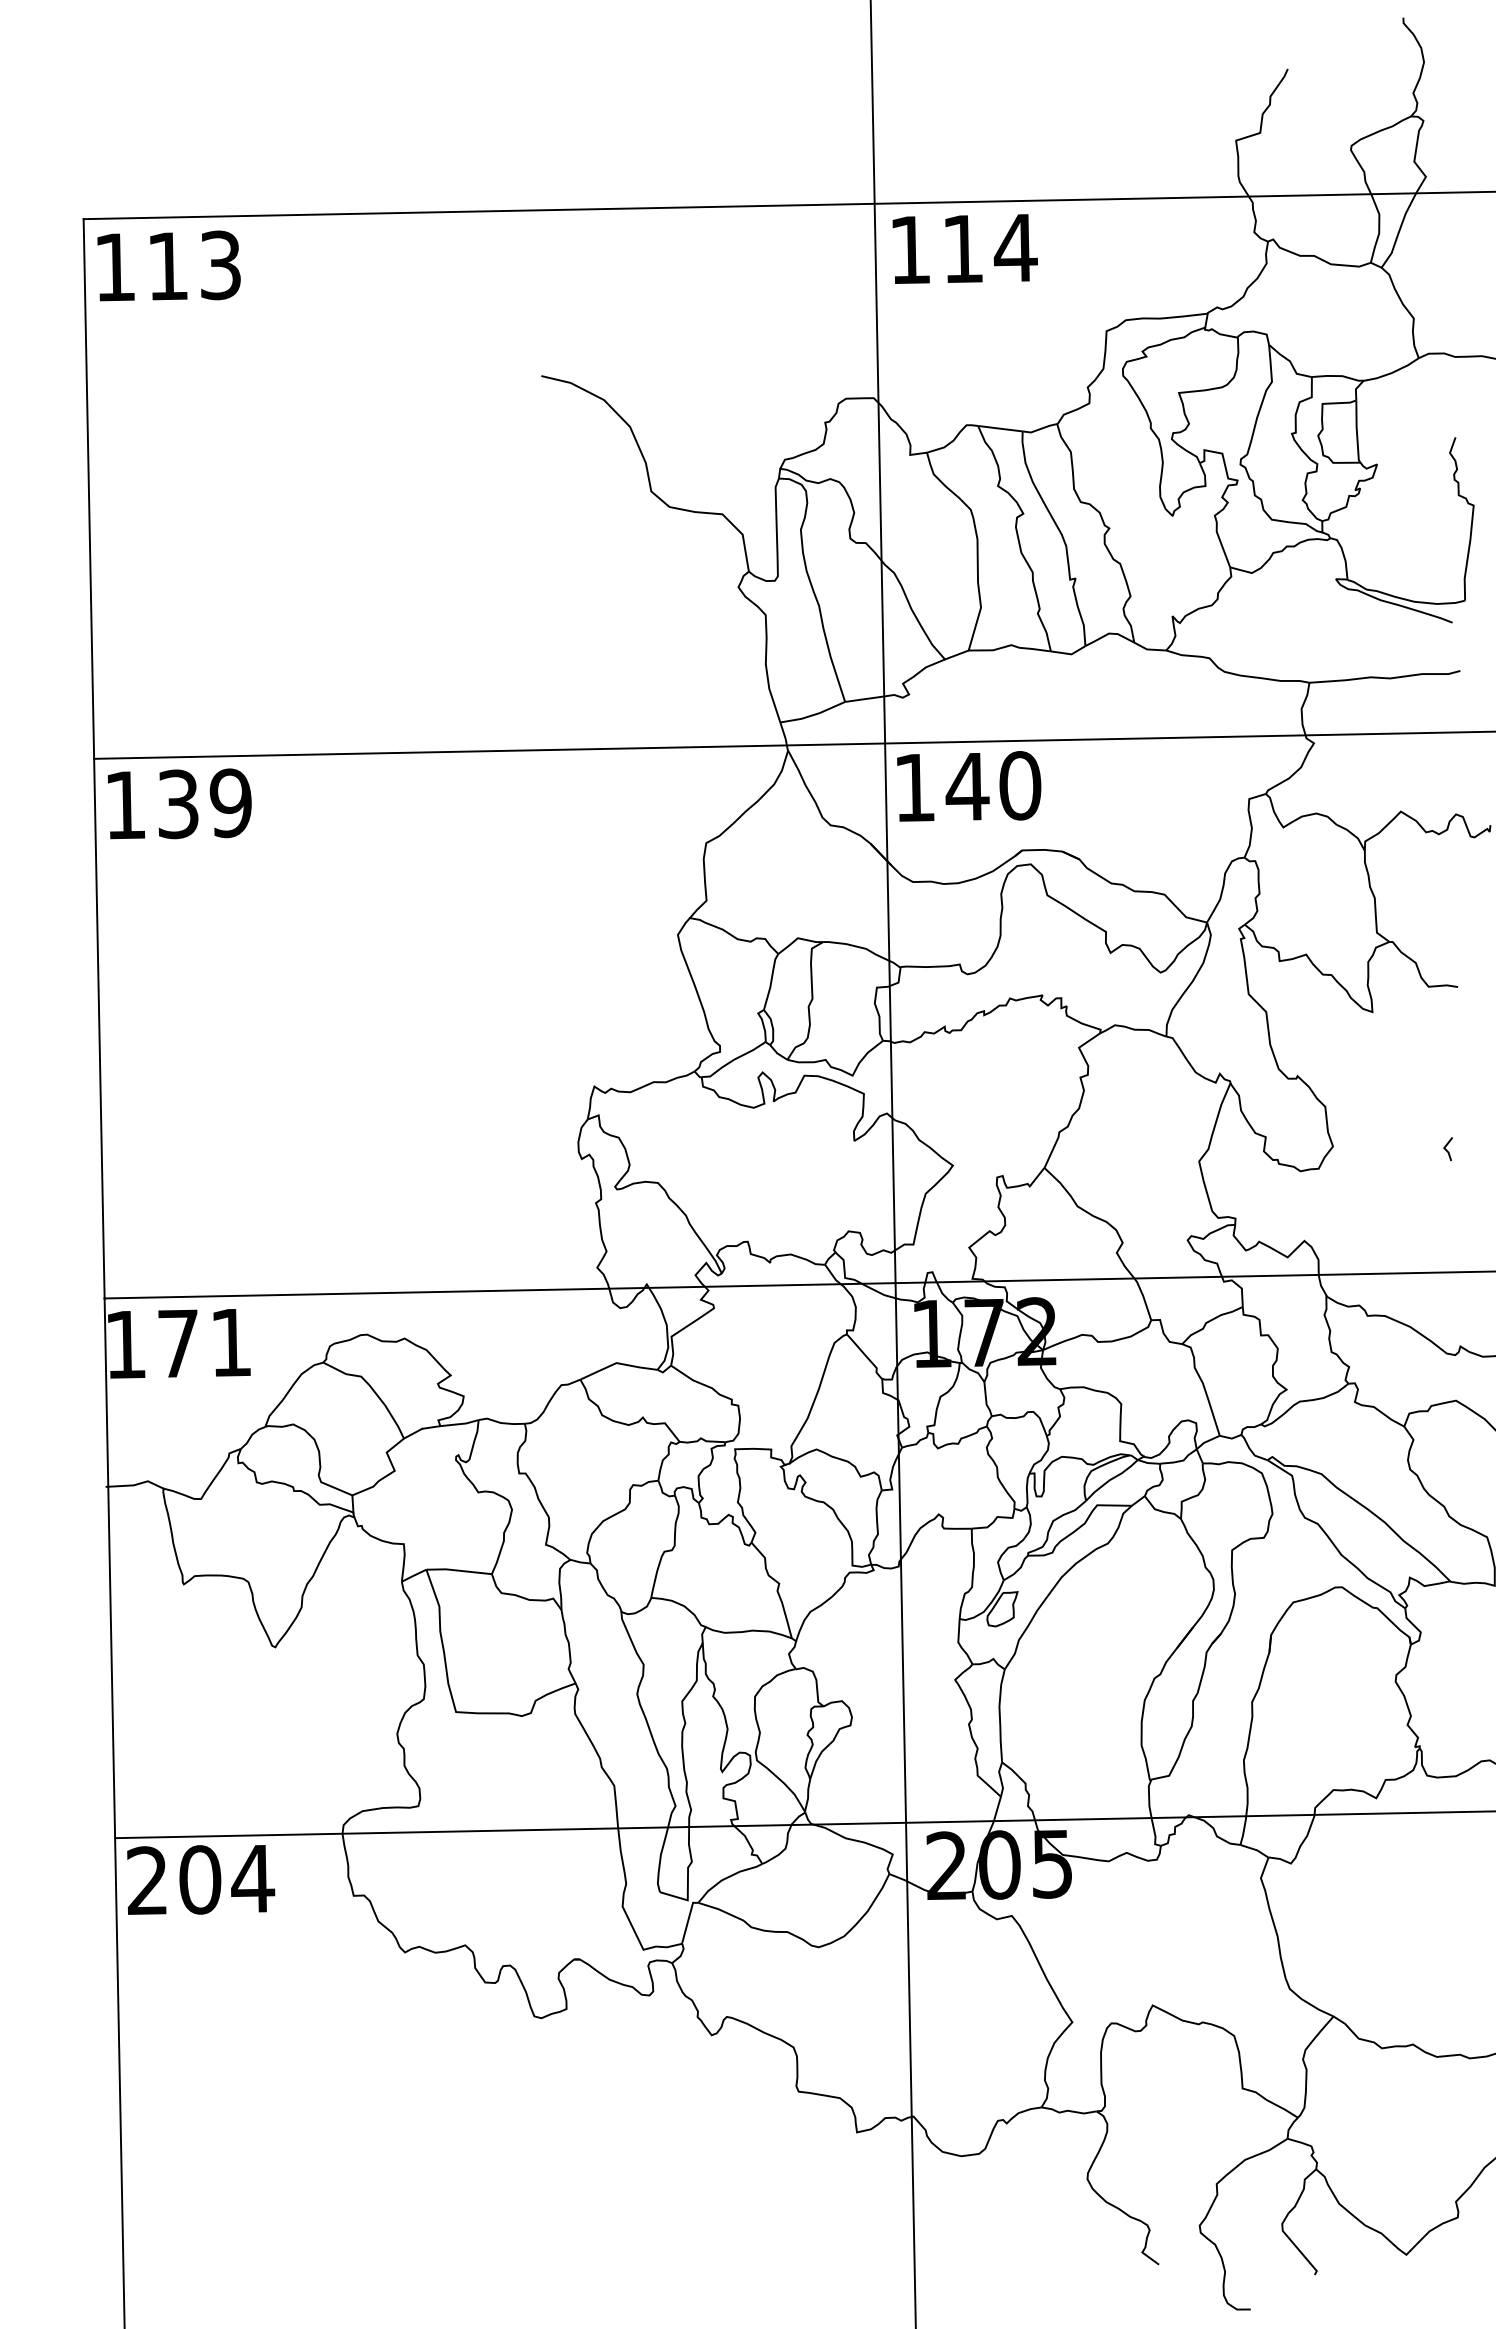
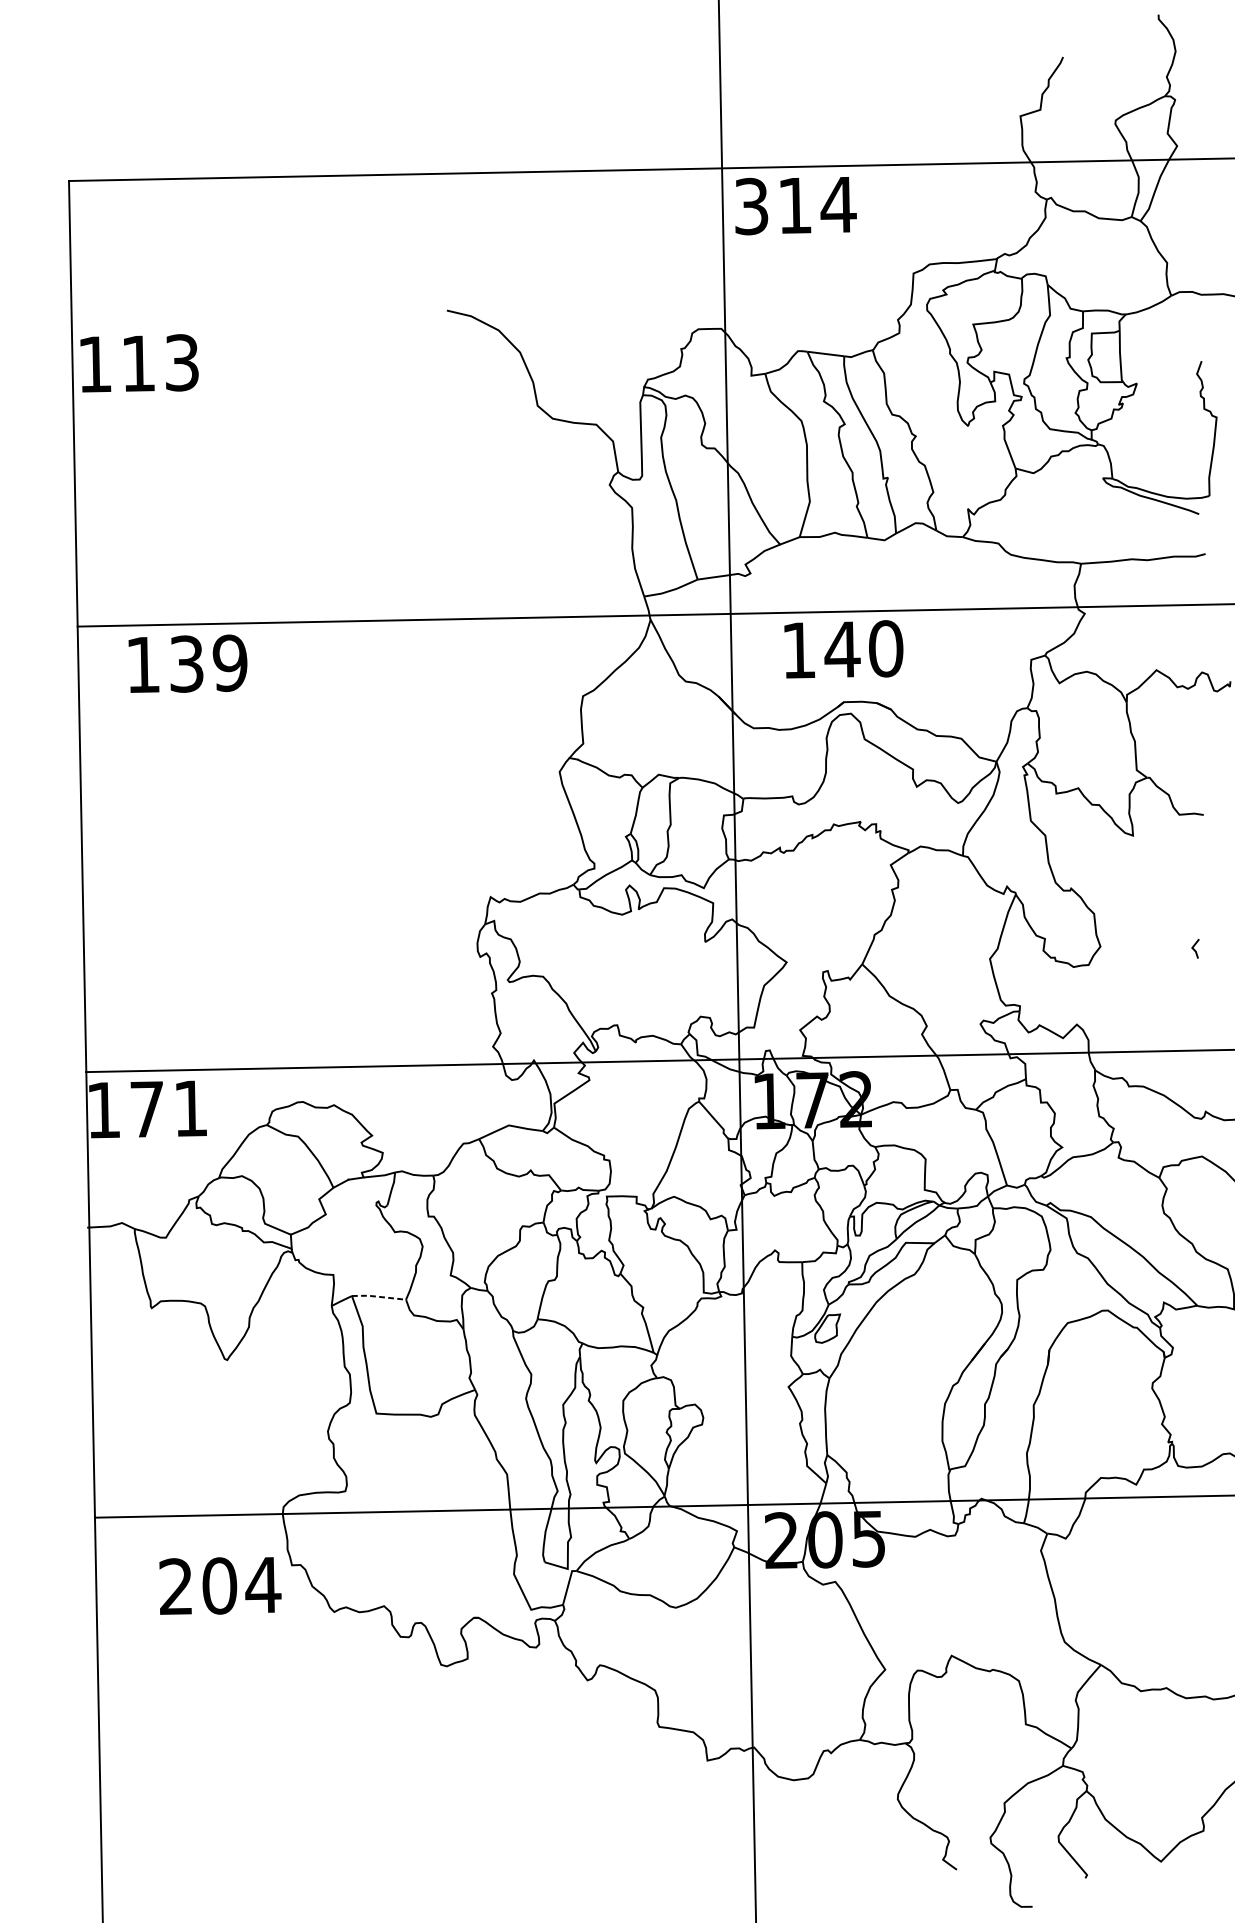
text: (910, 249) -> (751, 206), 114 -> 314
text: (168, 265) -> (139, 362), moved
text: (969, 786) -> (844, 649), moved
text: (179, 803) -> (187, 663), moved
line: (458, 1570) -> (378, 1296), solid -> dashed
text: (201, 1879) -> (220, 1585), moved

